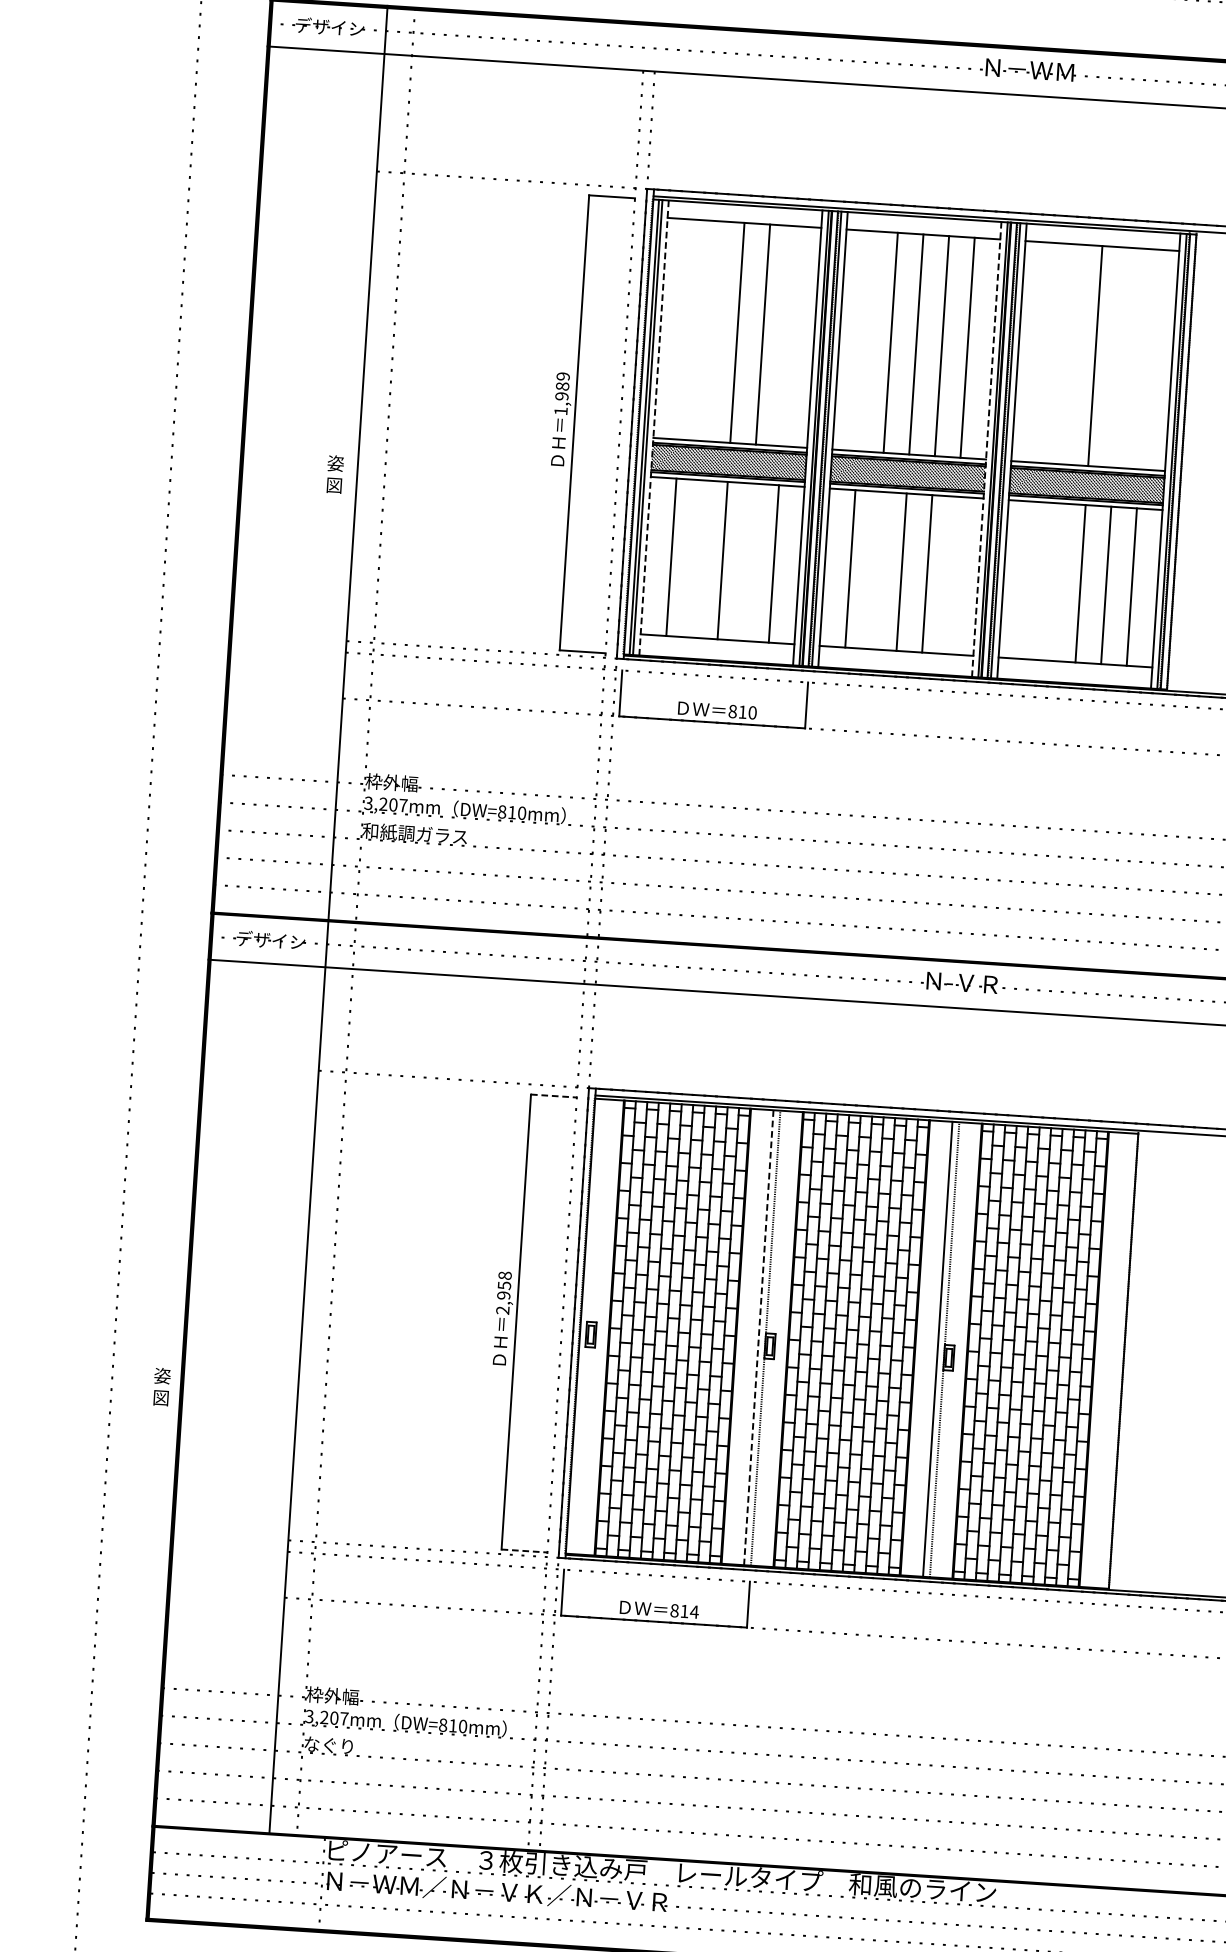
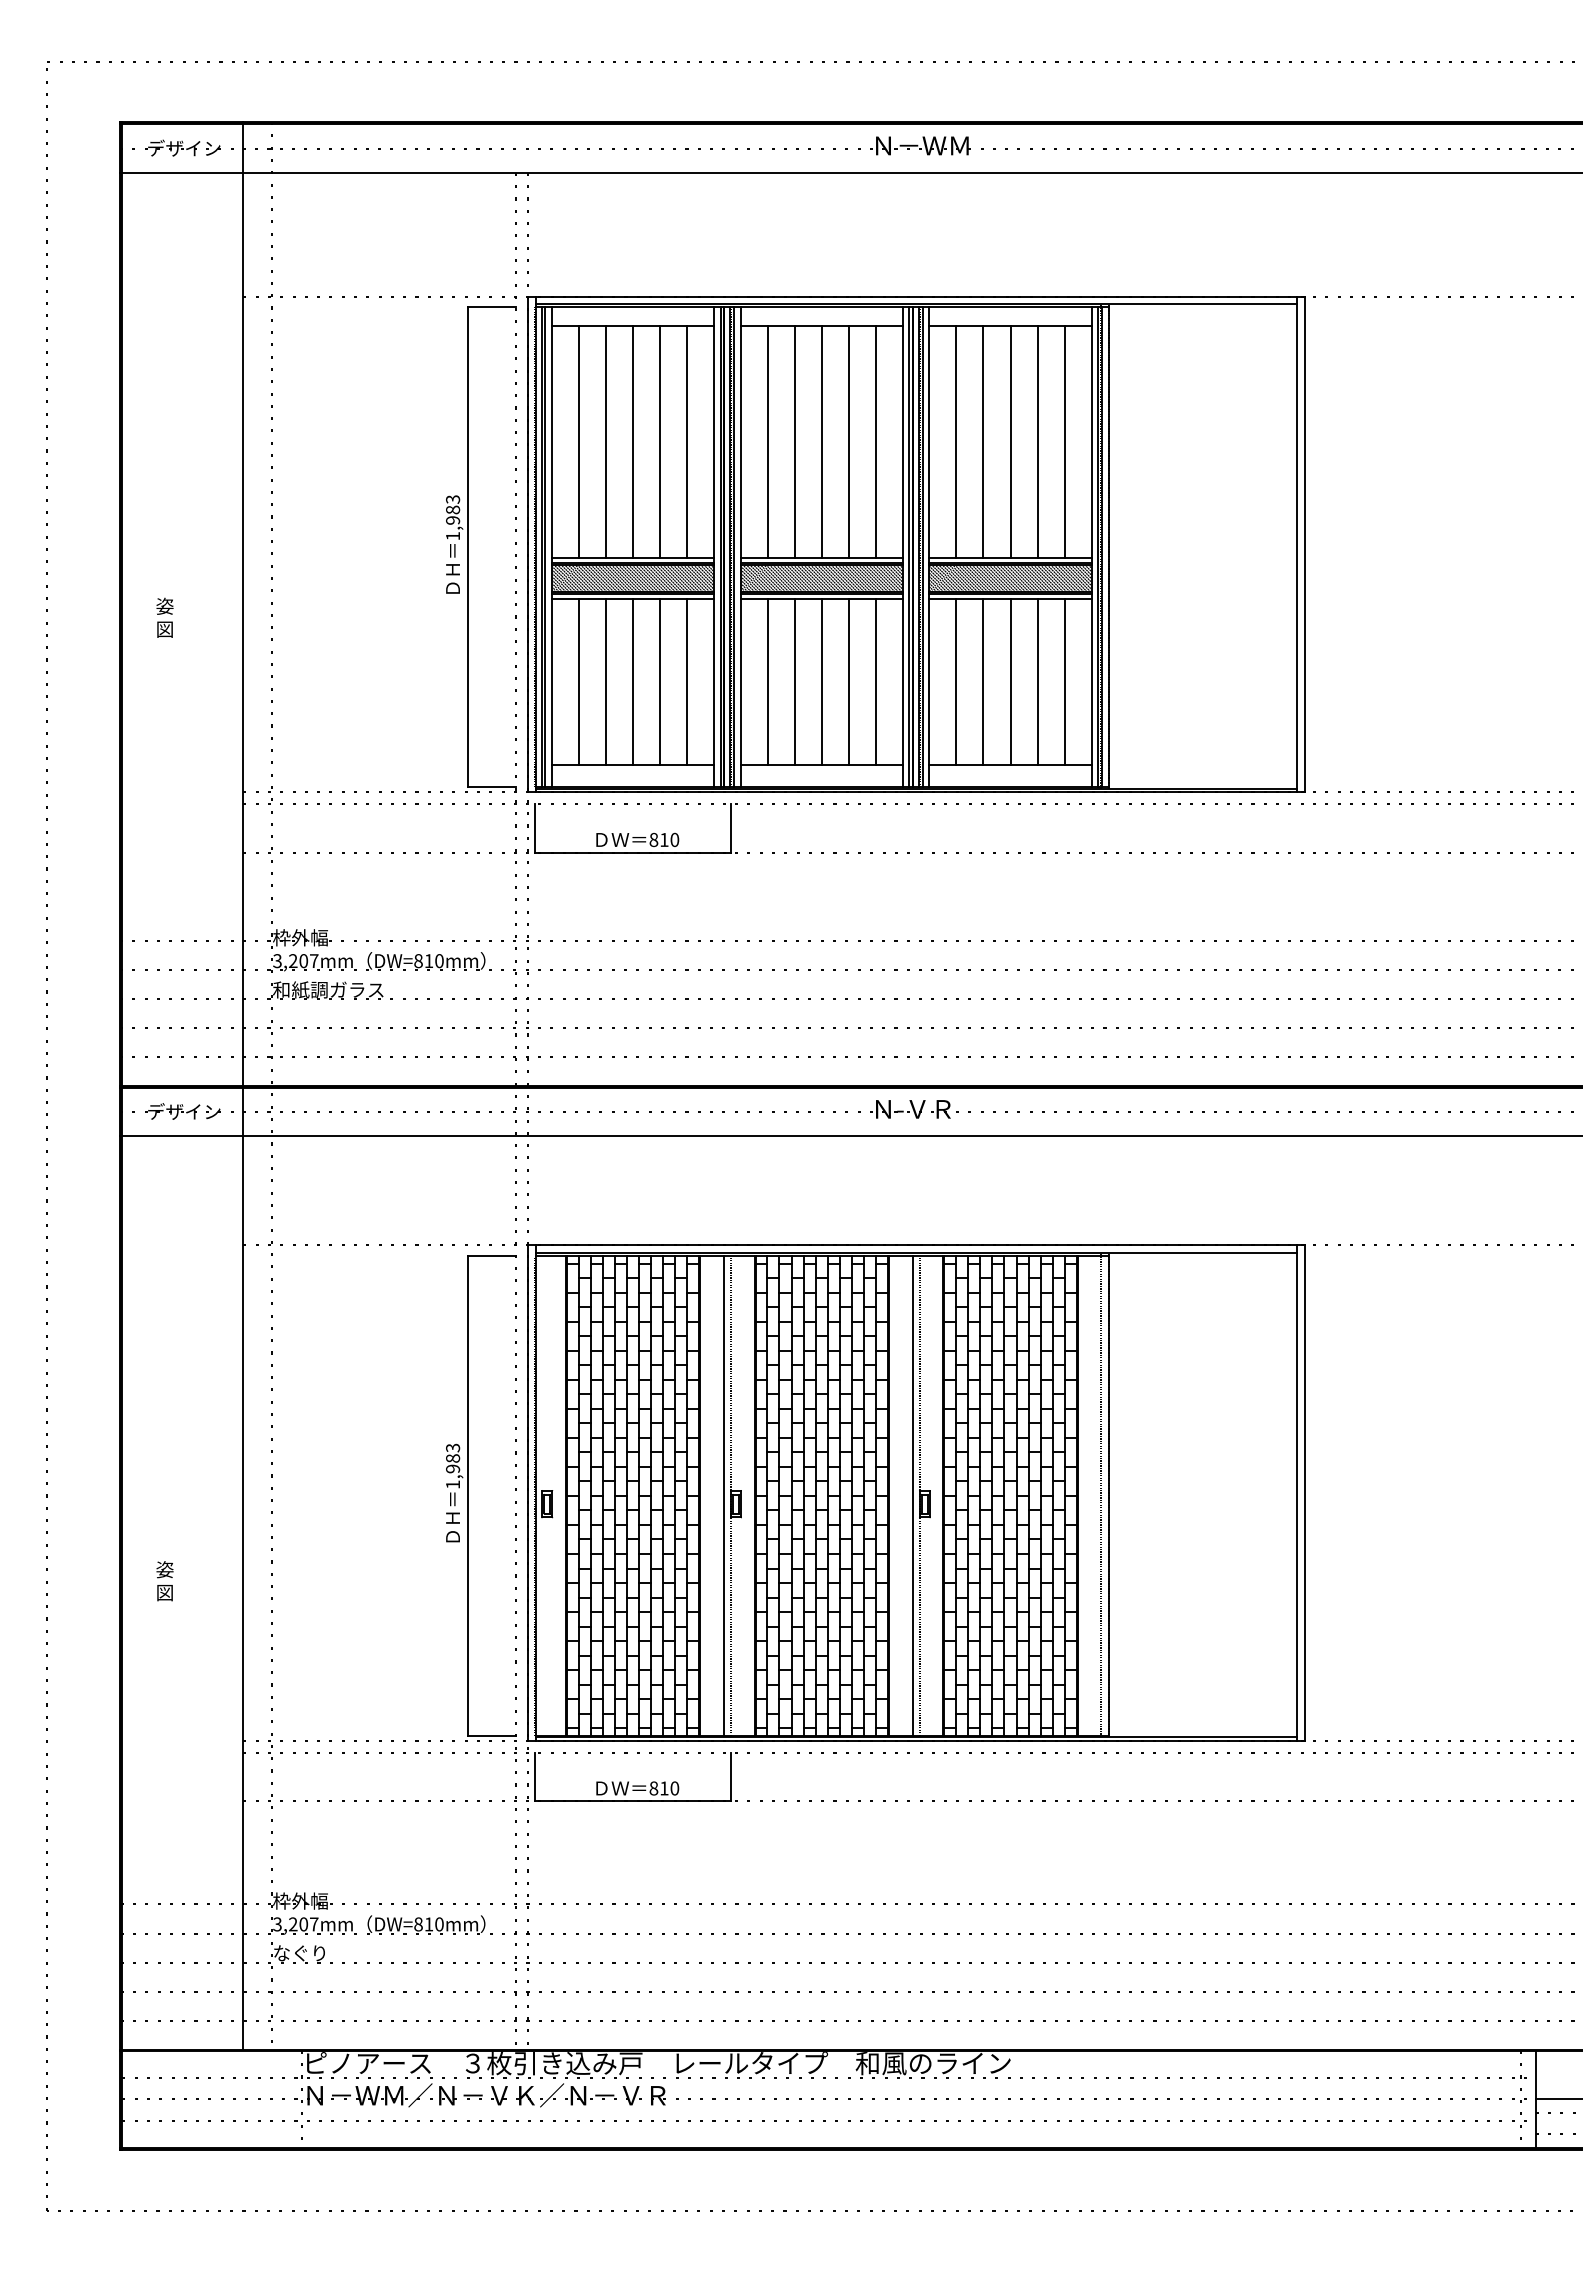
line: (685, 329) -> (578, 441), added
line: (711, 330) -> (605, 441), added
line: (789, 335) -> (687, 441), added
line: (864, 340) -> (767, 441), added
line: (1044, 352) -> (956, 441), added
line: (1069, 354) -> (983, 441), added
line: (1120, 357) -> (1037, 441), added
line: (1146, 359) -> (1064, 441), added
text: (562, 376) -> (452, 499), 1,989 -> 1,983
line: (653, 428) -> (551, 547), dashed -> solid
line: (986, 449) -> (902, 547), dashed -> solid
text: (334, 474) -> (164, 617), moved
line: (696, 559) -> (605, 682), added
line: (748, 562) -> (660, 682), added
line: (875, 570) -> (794, 682), added
line: (952, 575) -> (875, 682), added
line: (1029, 580) -> (956, 682), added
line: (1054, 582) -> (983, 682), added
line: (554, 1095) -> (492, 1255), dashed -> solid
text: (503, 1292) -> (452, 1465), 2,958 -> 1,983
line: (758, 1337) -> (723, 1495), dashed -> solid
line: (1117, 1359) -> (1101, 1494), added
text: (161, 1387) -> (164, 1581), moved
line: (524, 1550) -> (492, 1735), dashed -> solid
text: (694, 1612) -> (674, 1788), 814 -> 810

